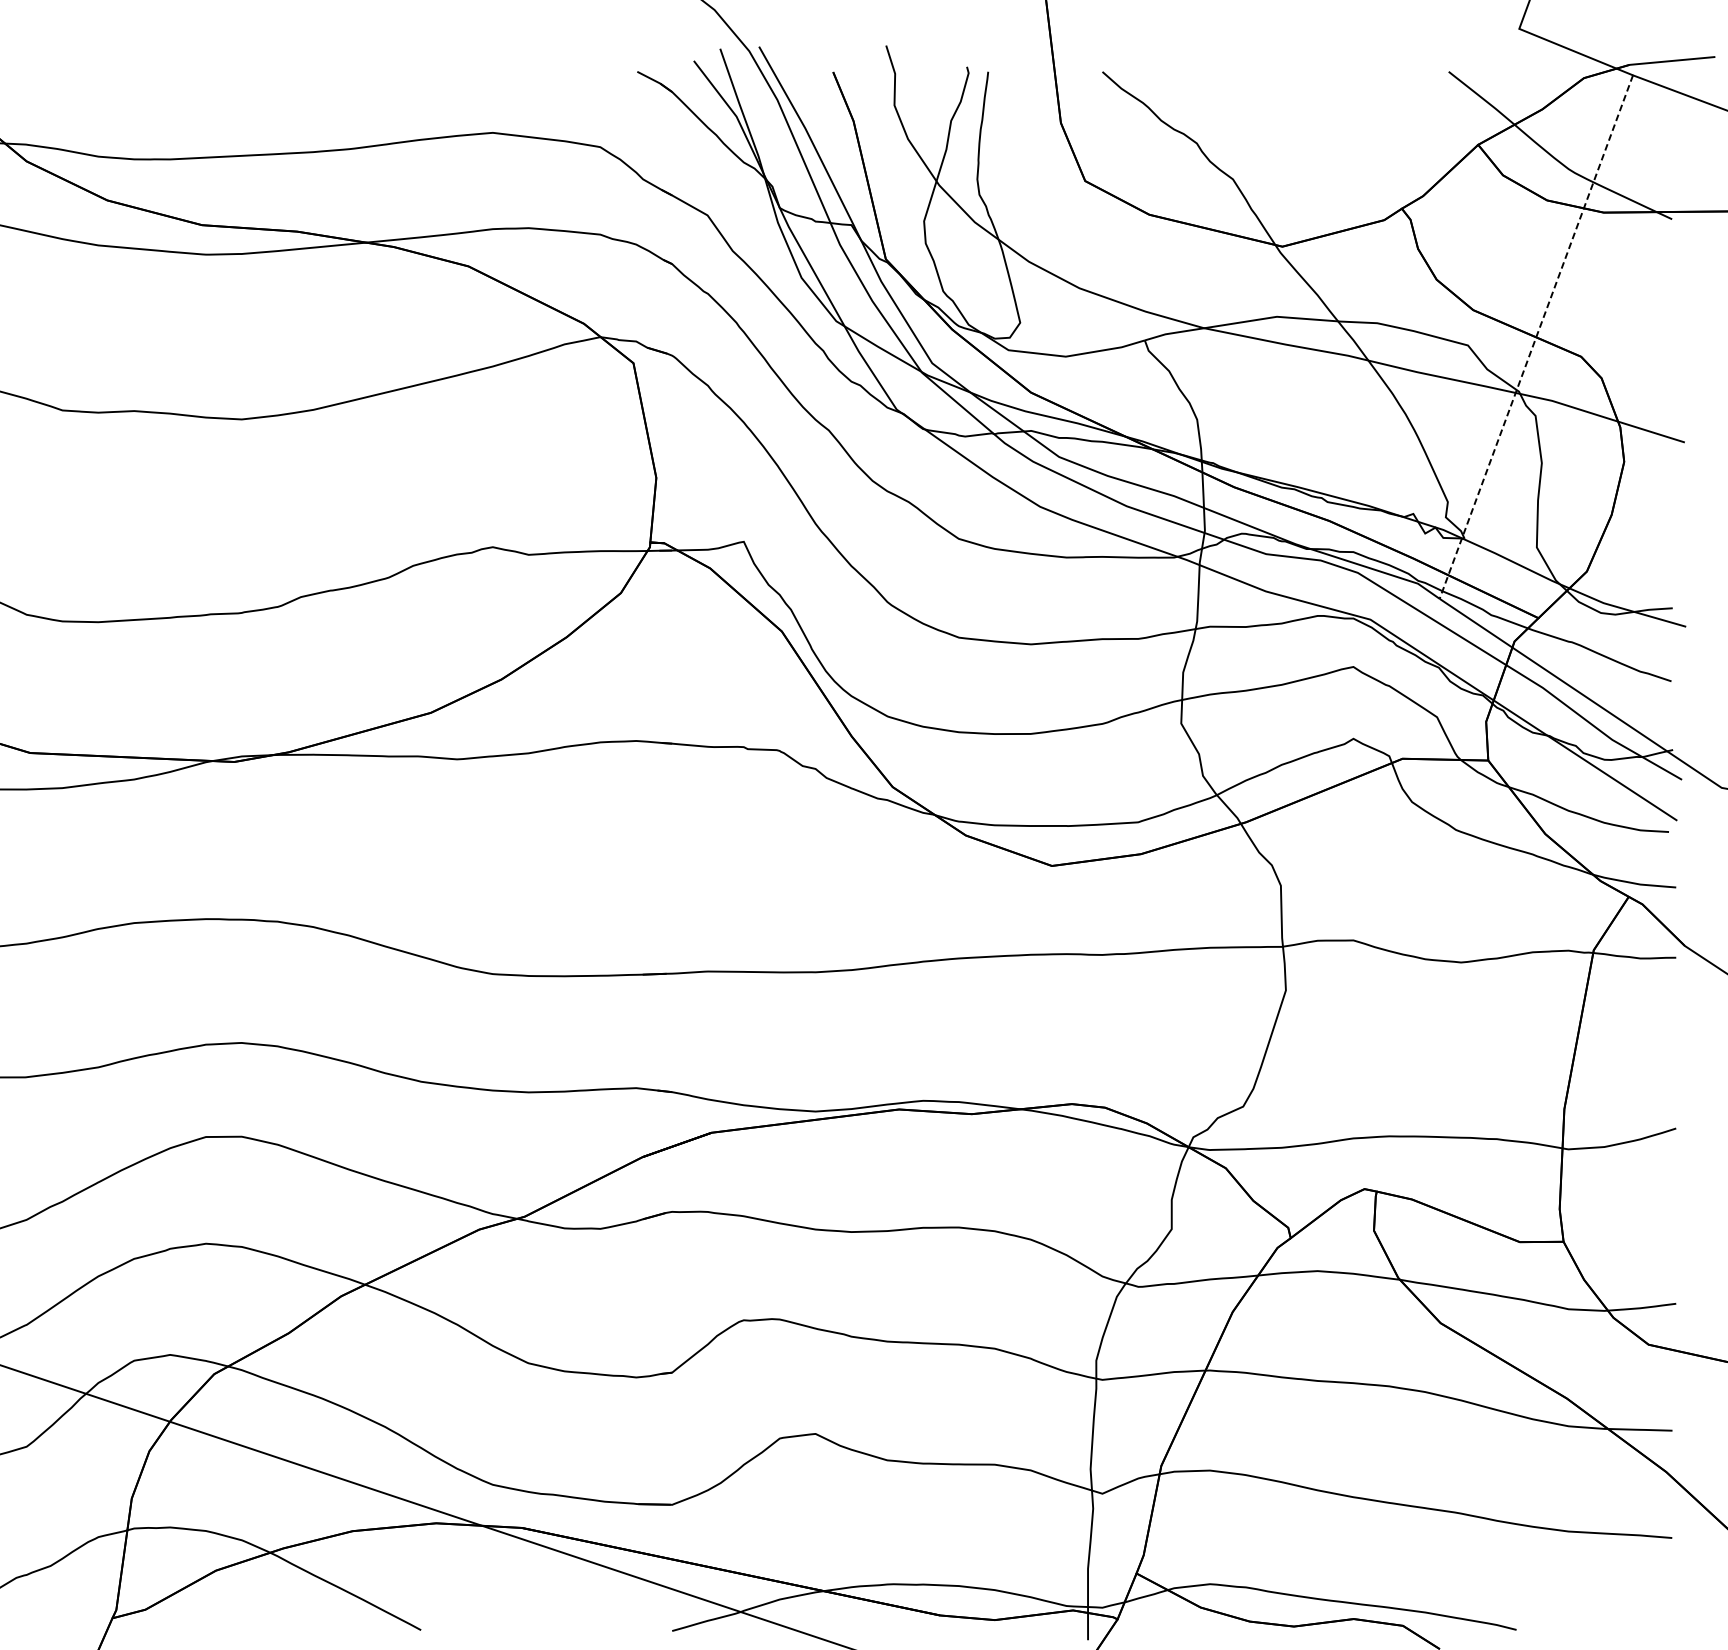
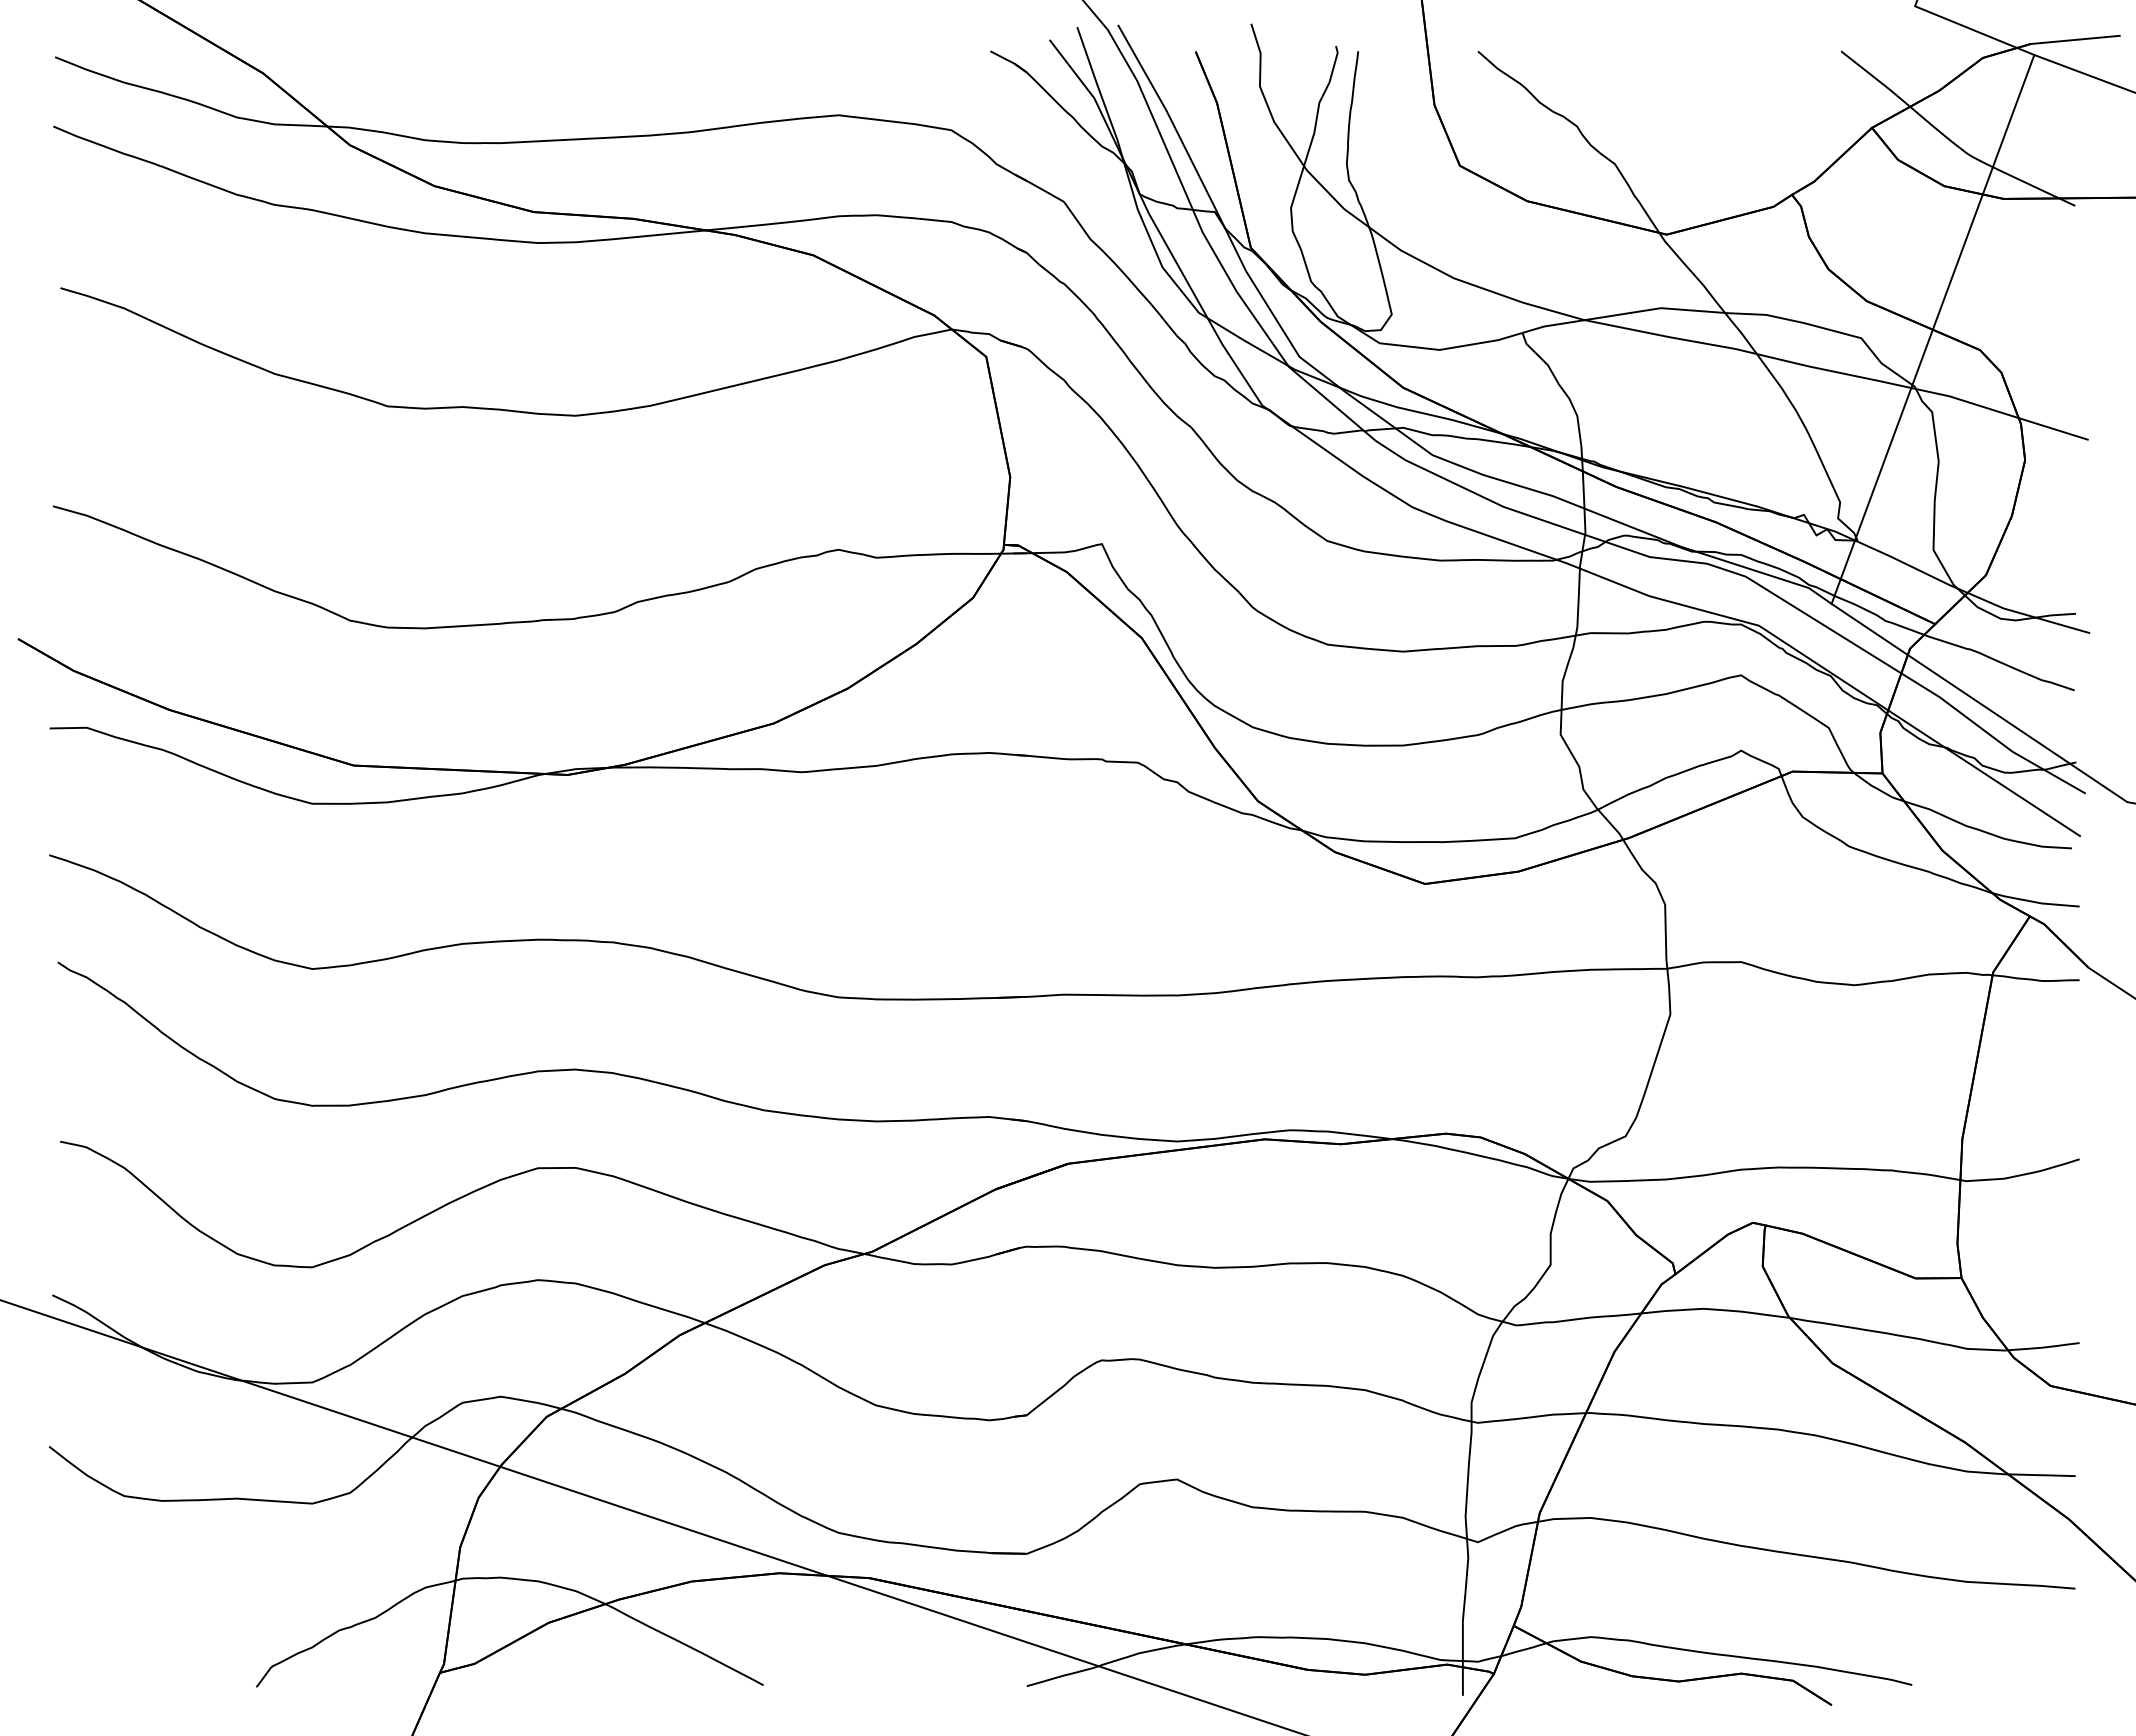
line: (1535, 337) -> (1932, 329), dashed -> solid

